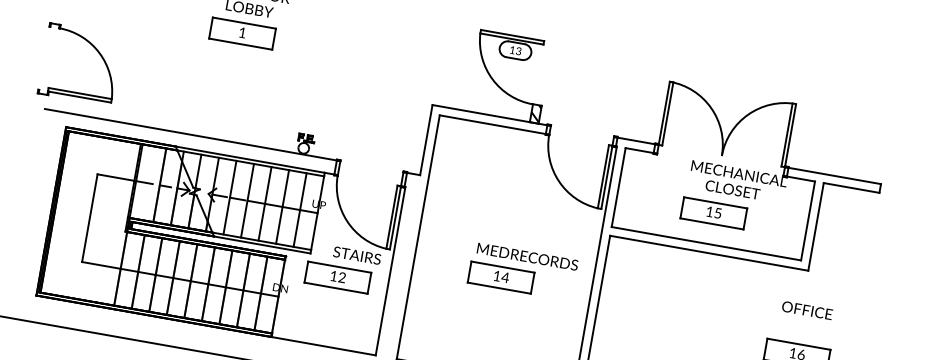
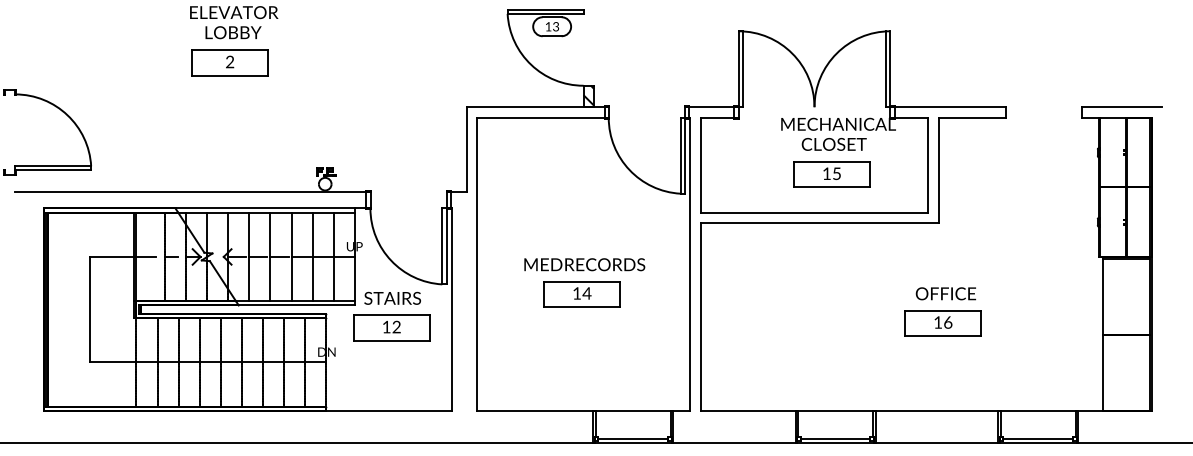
text: (242, 32) -> (230, 61), 1 -> 2
part: (713, 213) -> (831, 174), moved
text: (357, 254) -> (392, 297), moved
text: (527, 256) -> (584, 264), moved
text: (806, 310) -> (945, 293), moved

